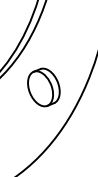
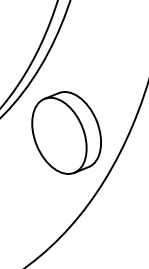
part: (43, 87) -> (66, 132), size x1.43

